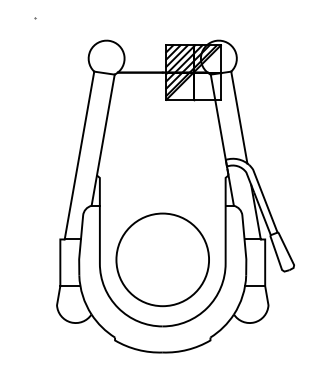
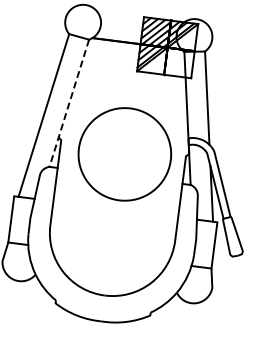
line: (103, 140) -> (69, 103), solid -> dashed
circle: (162, 259) -> (124, 153), moved

